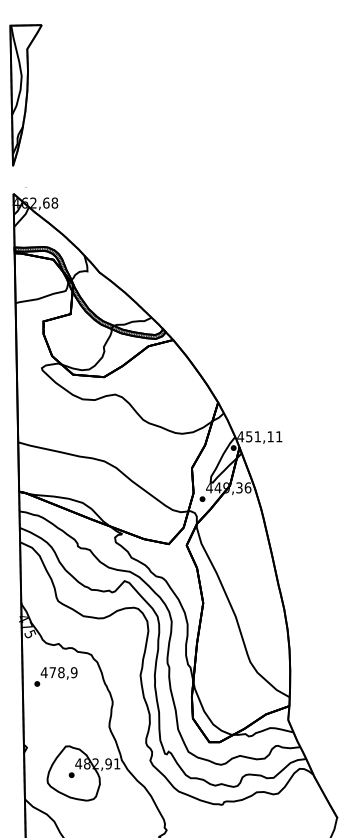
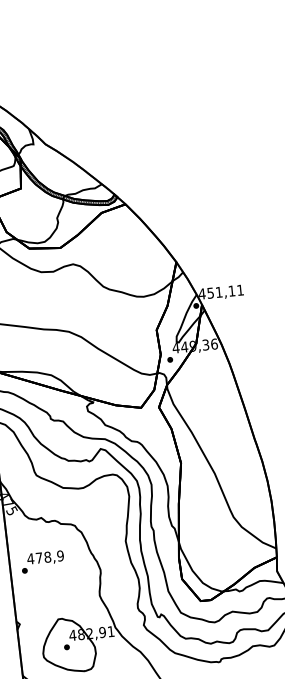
text: (55, 676) -> (42, 561), moved

